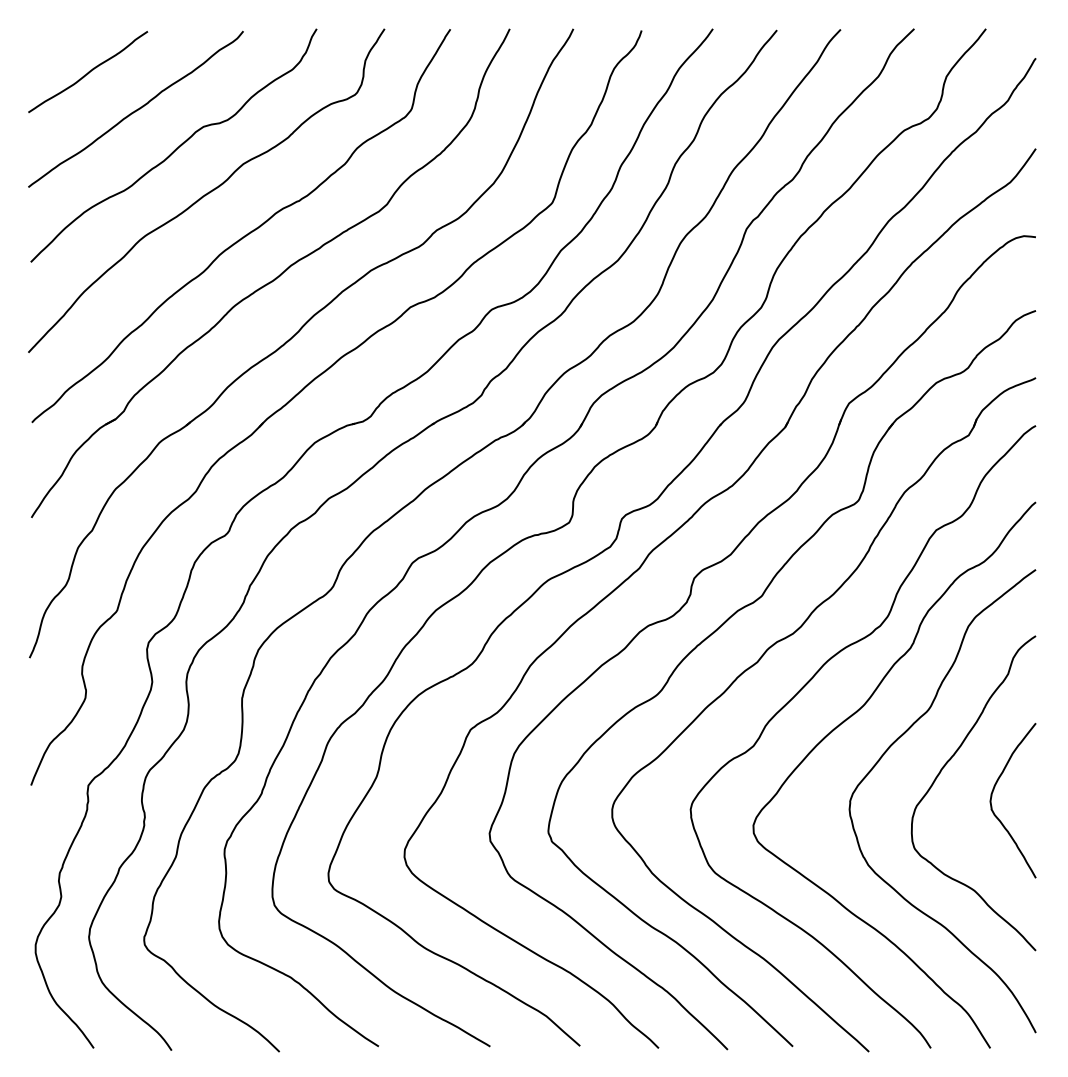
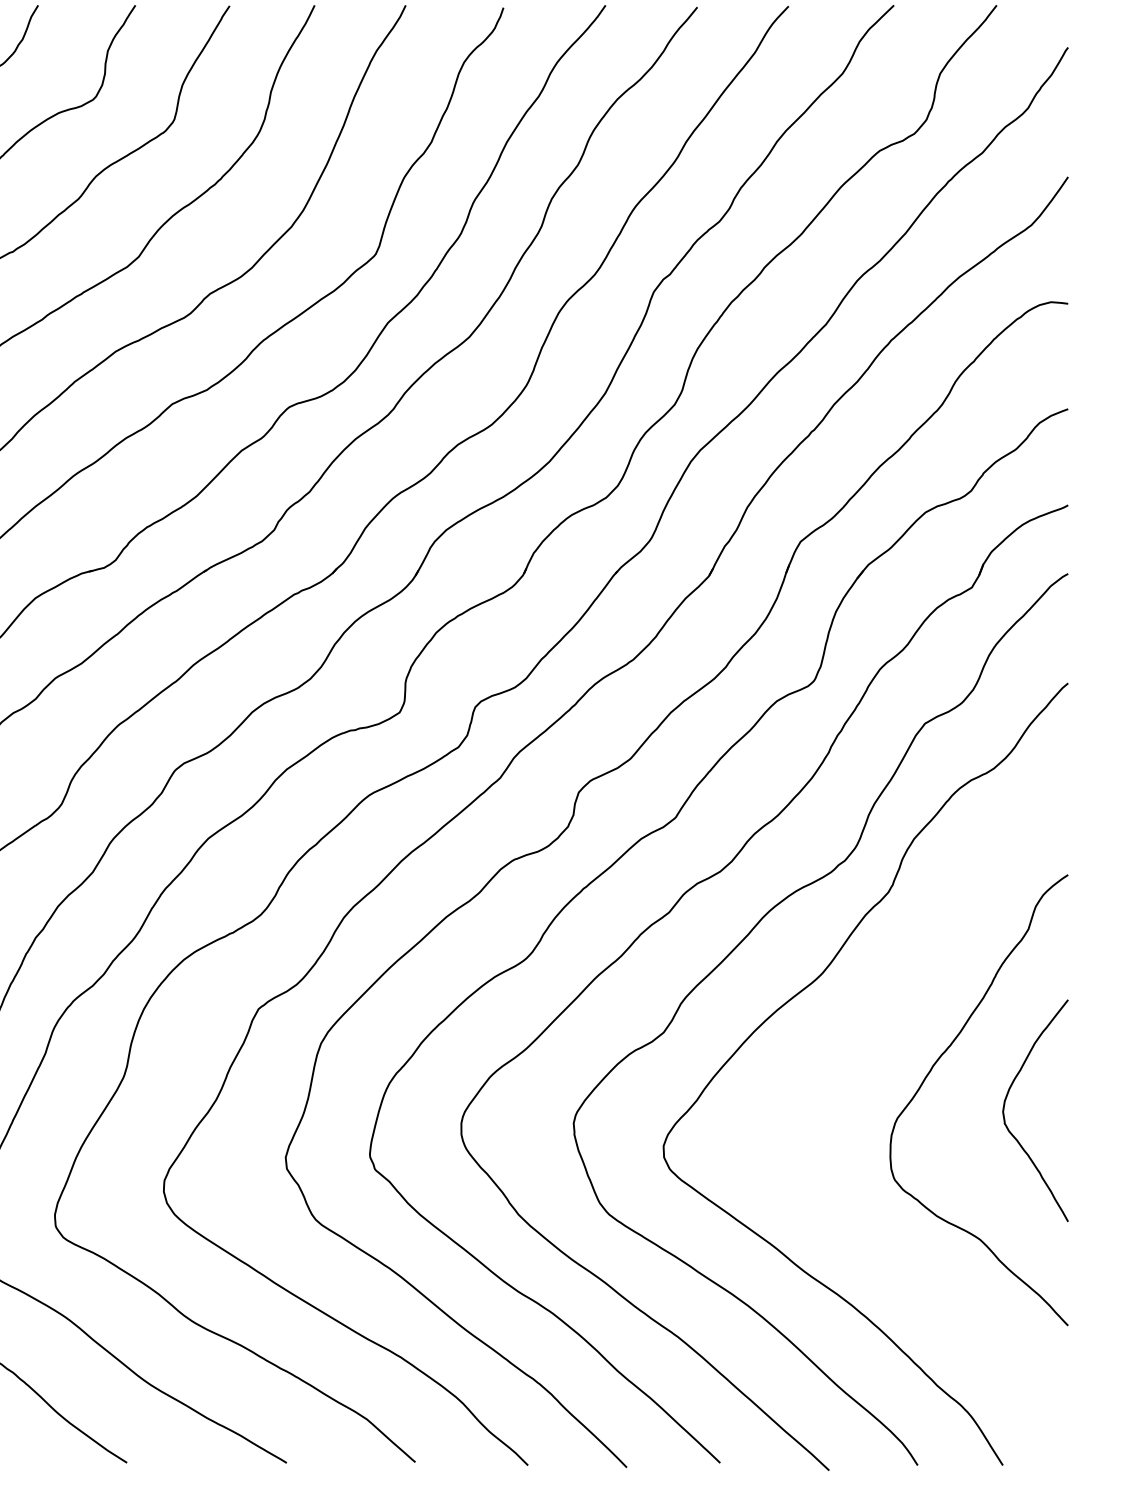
curve: (887, 751) -> (855, 1040), removed

